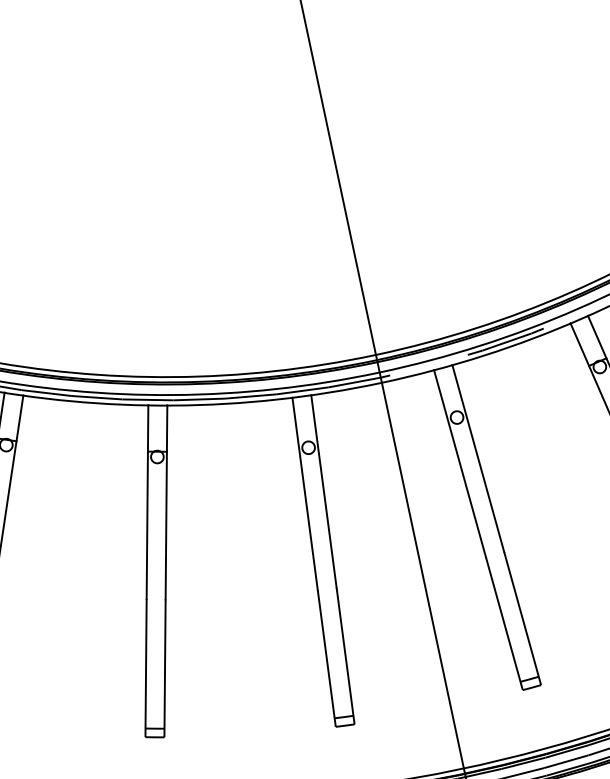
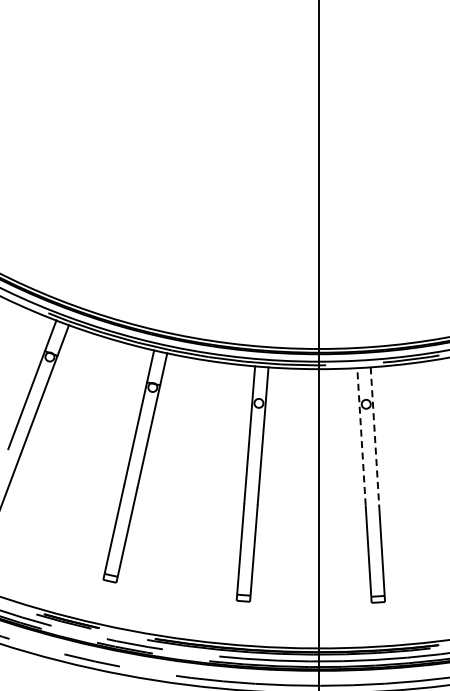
line: (477, 458) -> (374, 435), solid -> dashed
line: (459, 463) -> (361, 436), solid -> dashed

